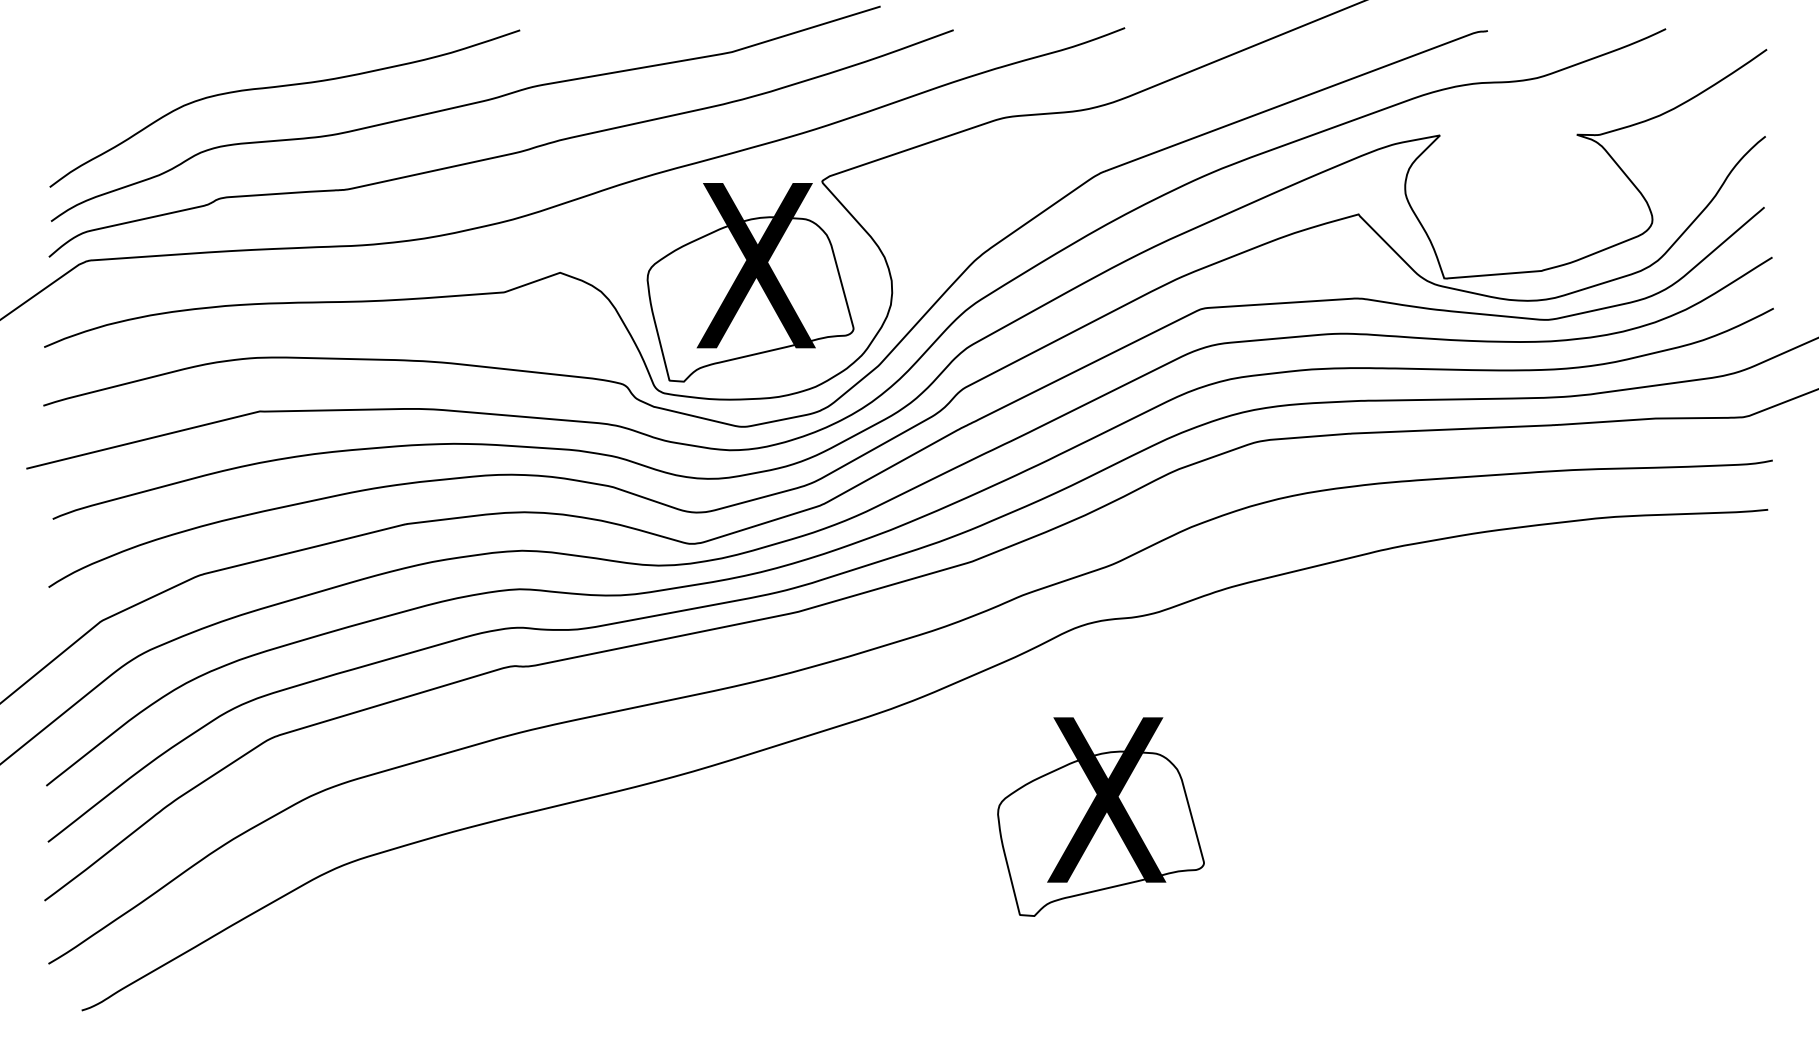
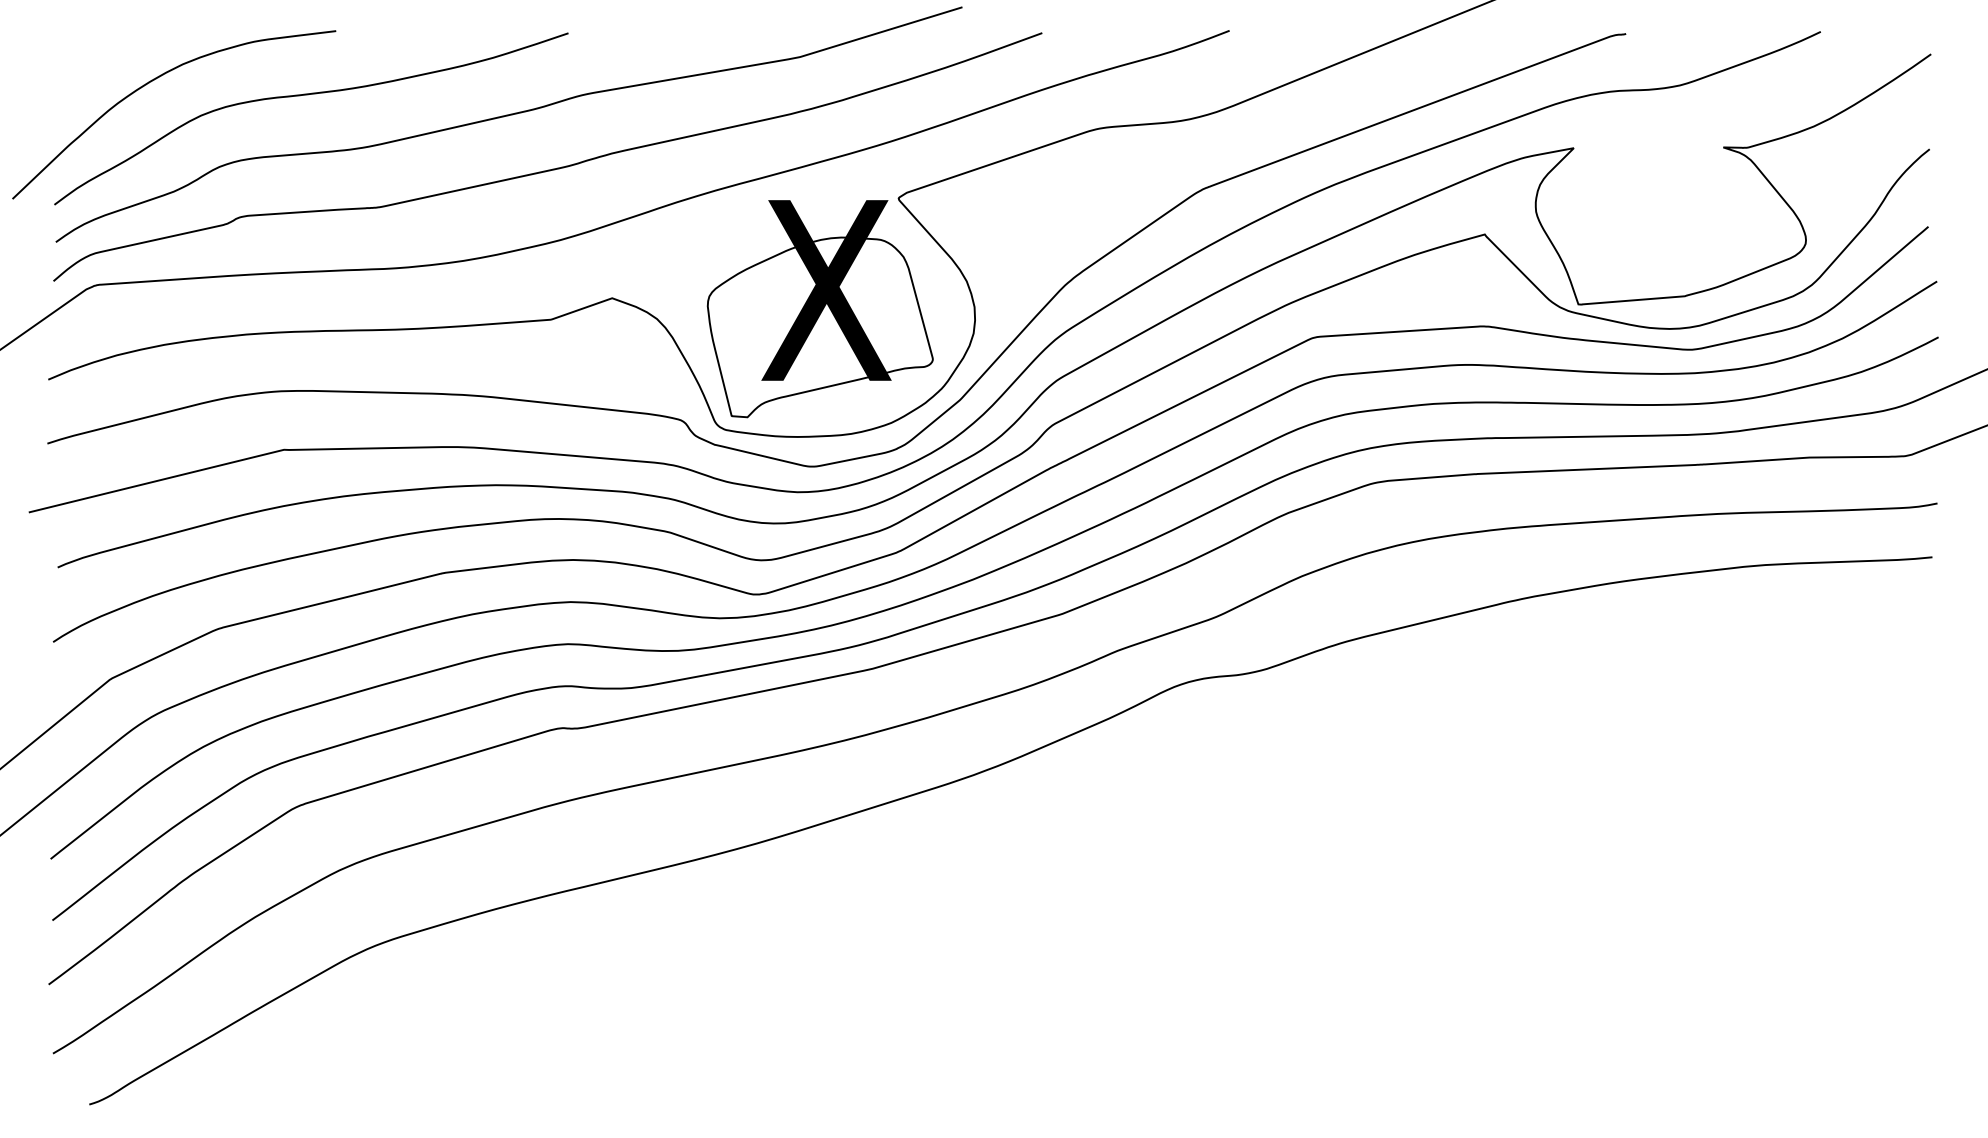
curve: (143, 72) -> (156, 79), added
part: (1100, 817) -> (1202, 893), removed

